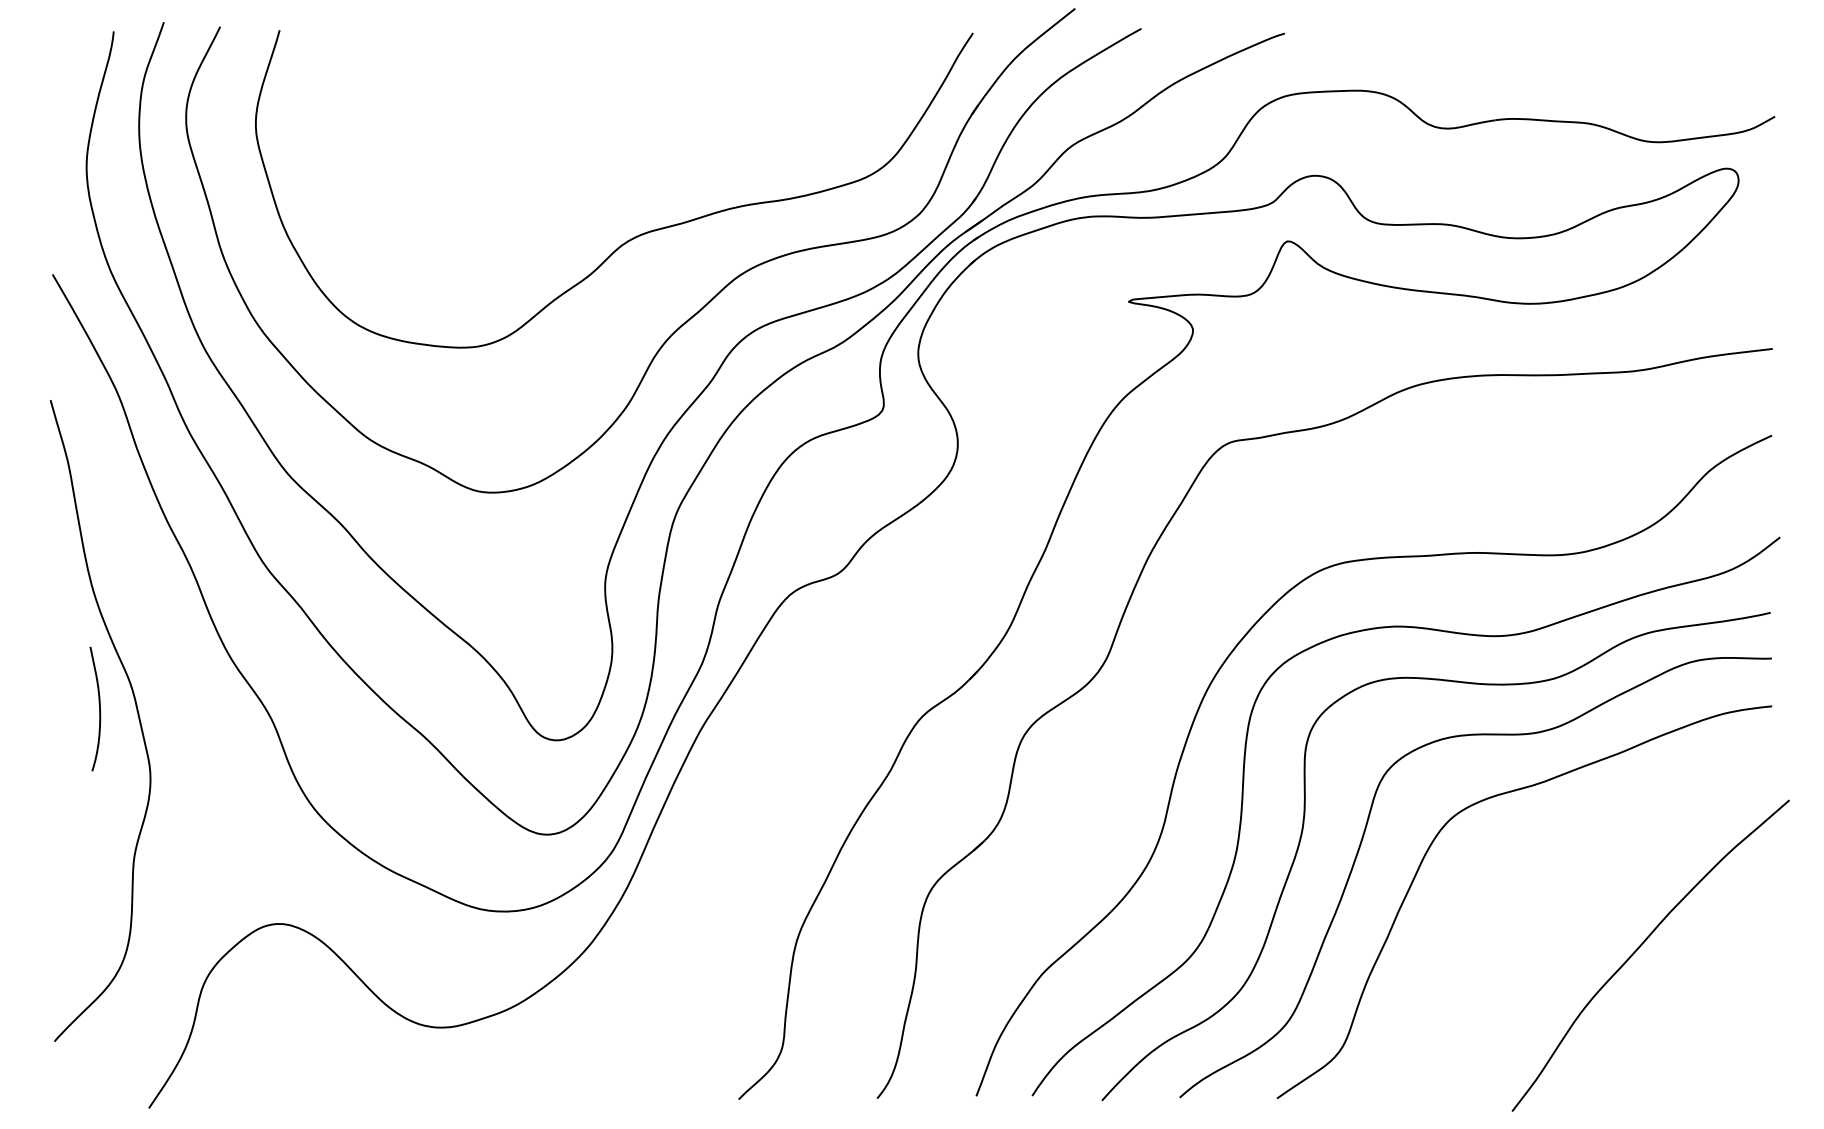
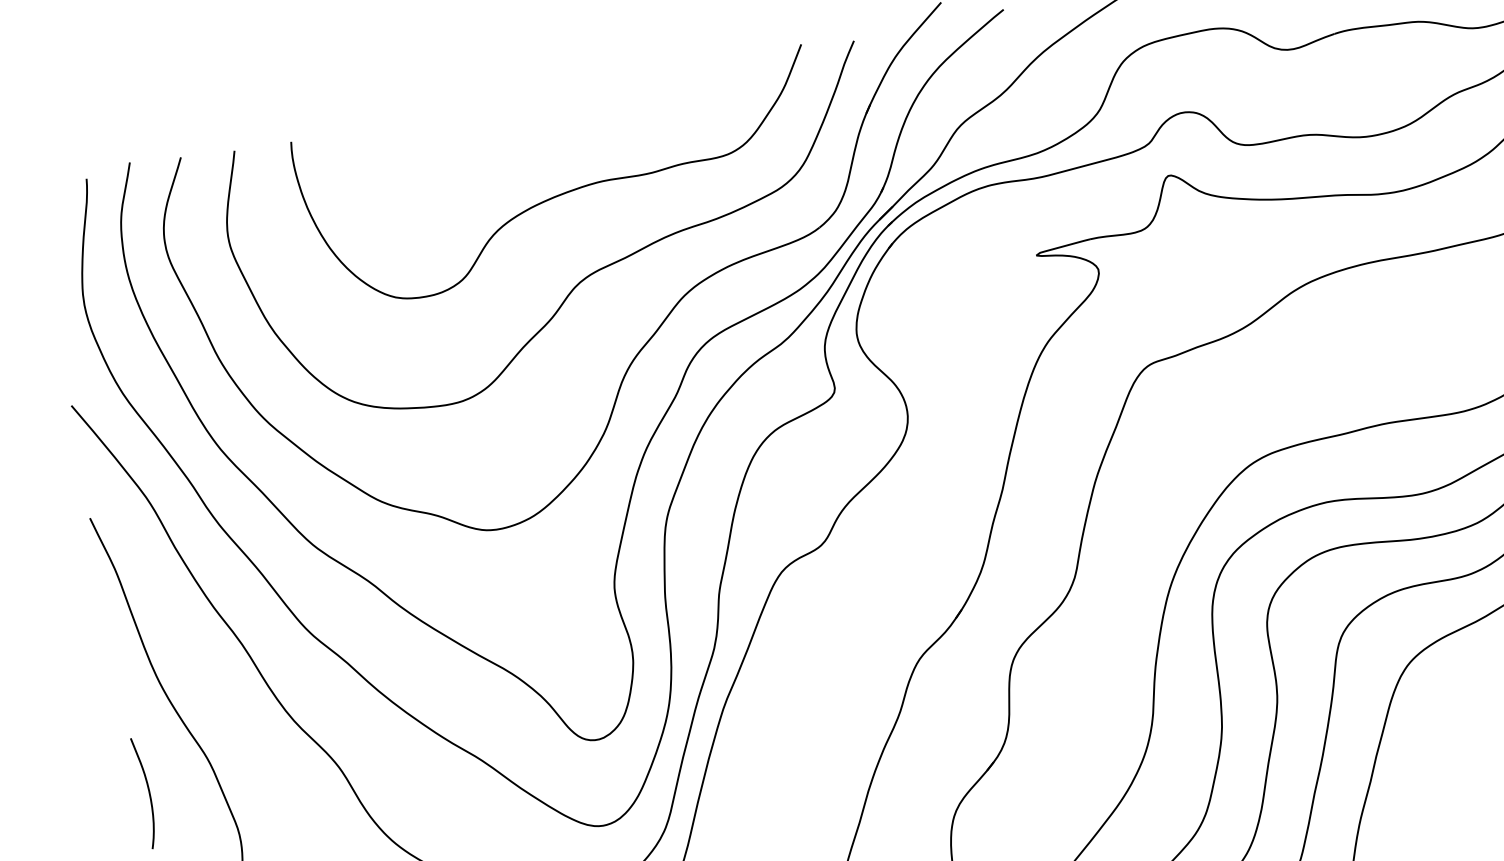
curve: (632, 139) -> (567, 191), added
curve: (99, 708) -> (148, 791), moved

